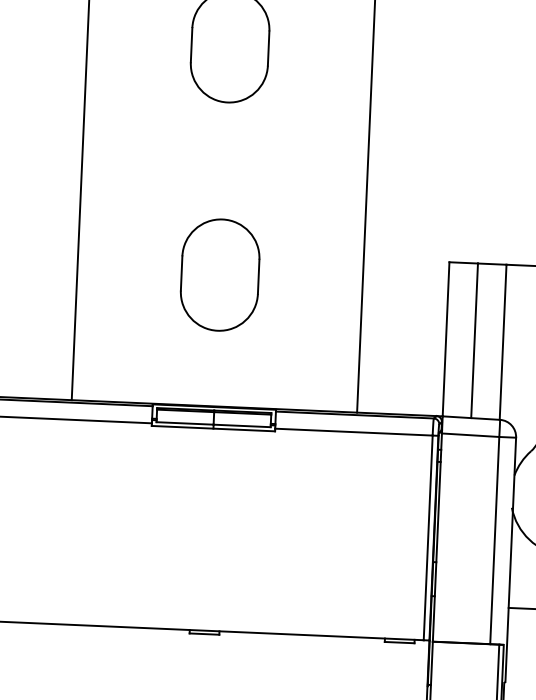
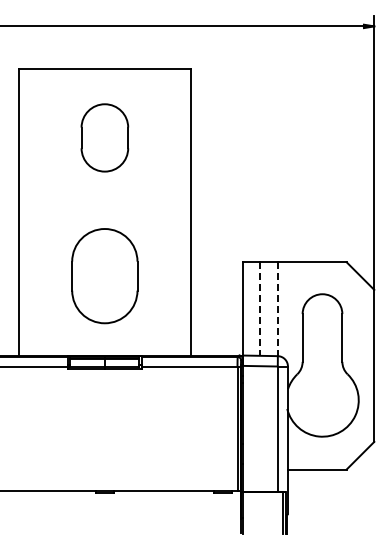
part: (219, 274) -> (104, 275), size x1.4
line: (474, 341) -> (260, 309), solid -> dashed
line: (502, 342) -> (277, 309), solid -> dashed

